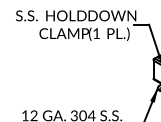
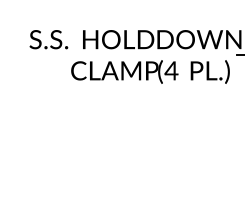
text: (96, 33) -> (171, 70), (1 -> (4

